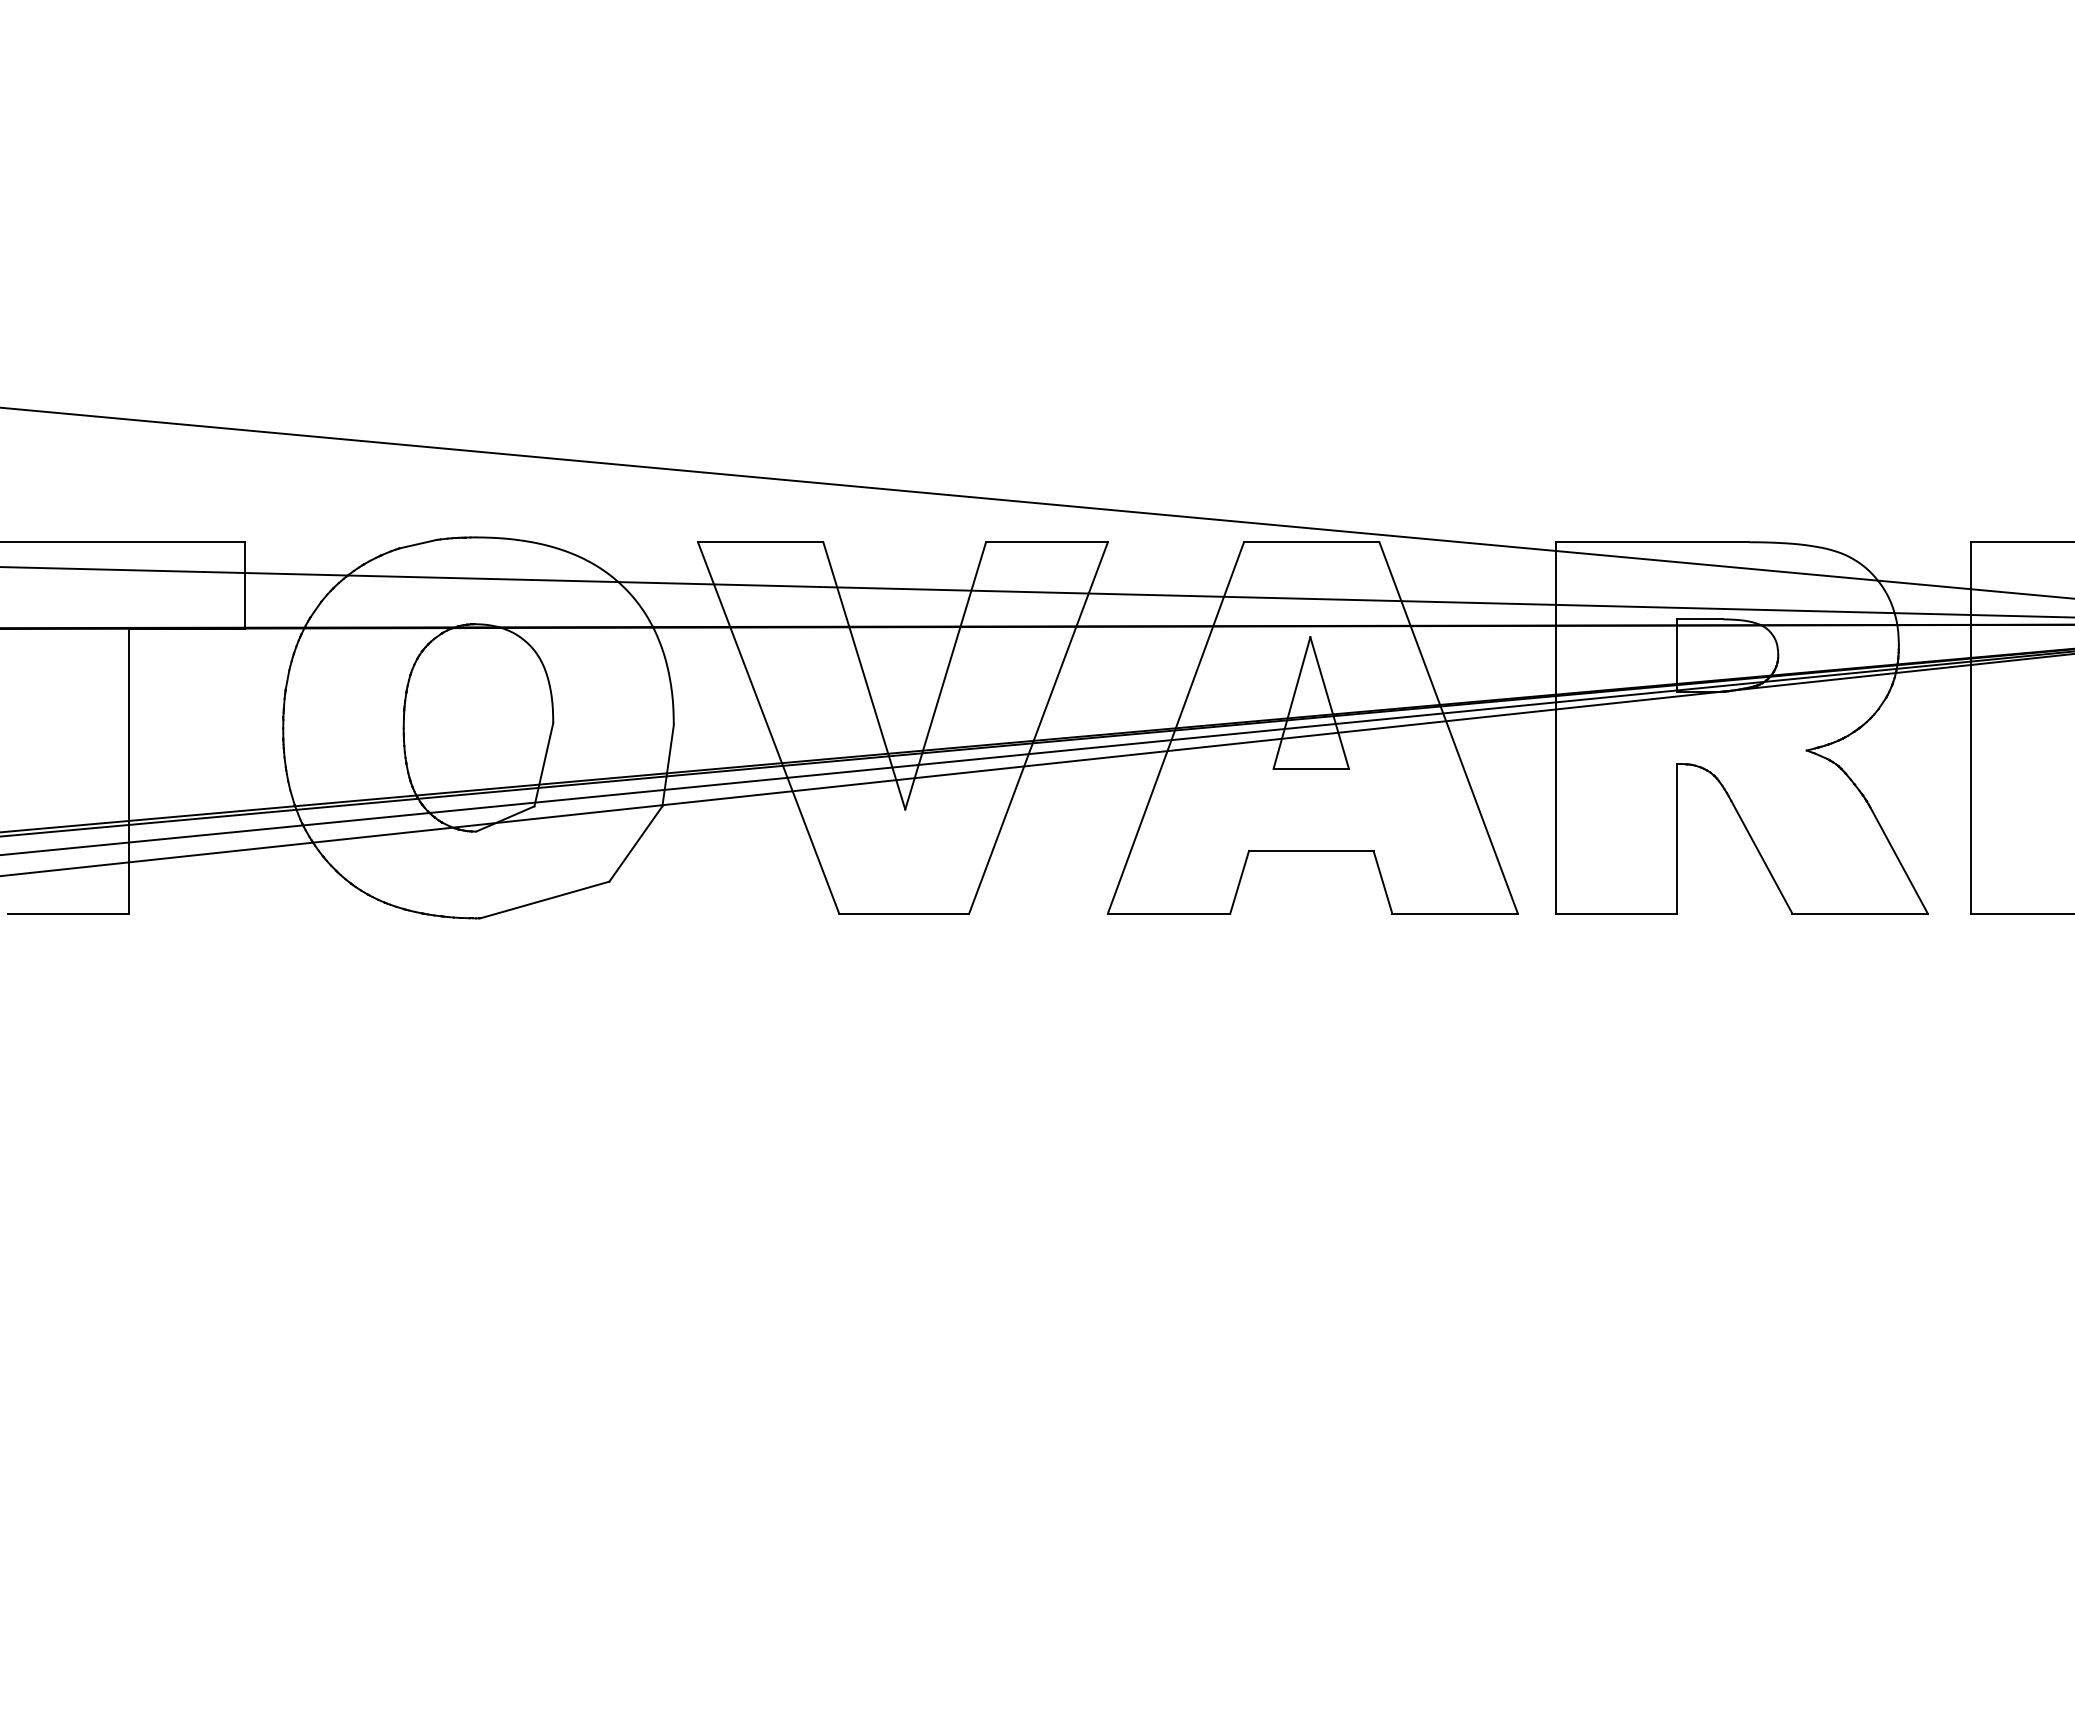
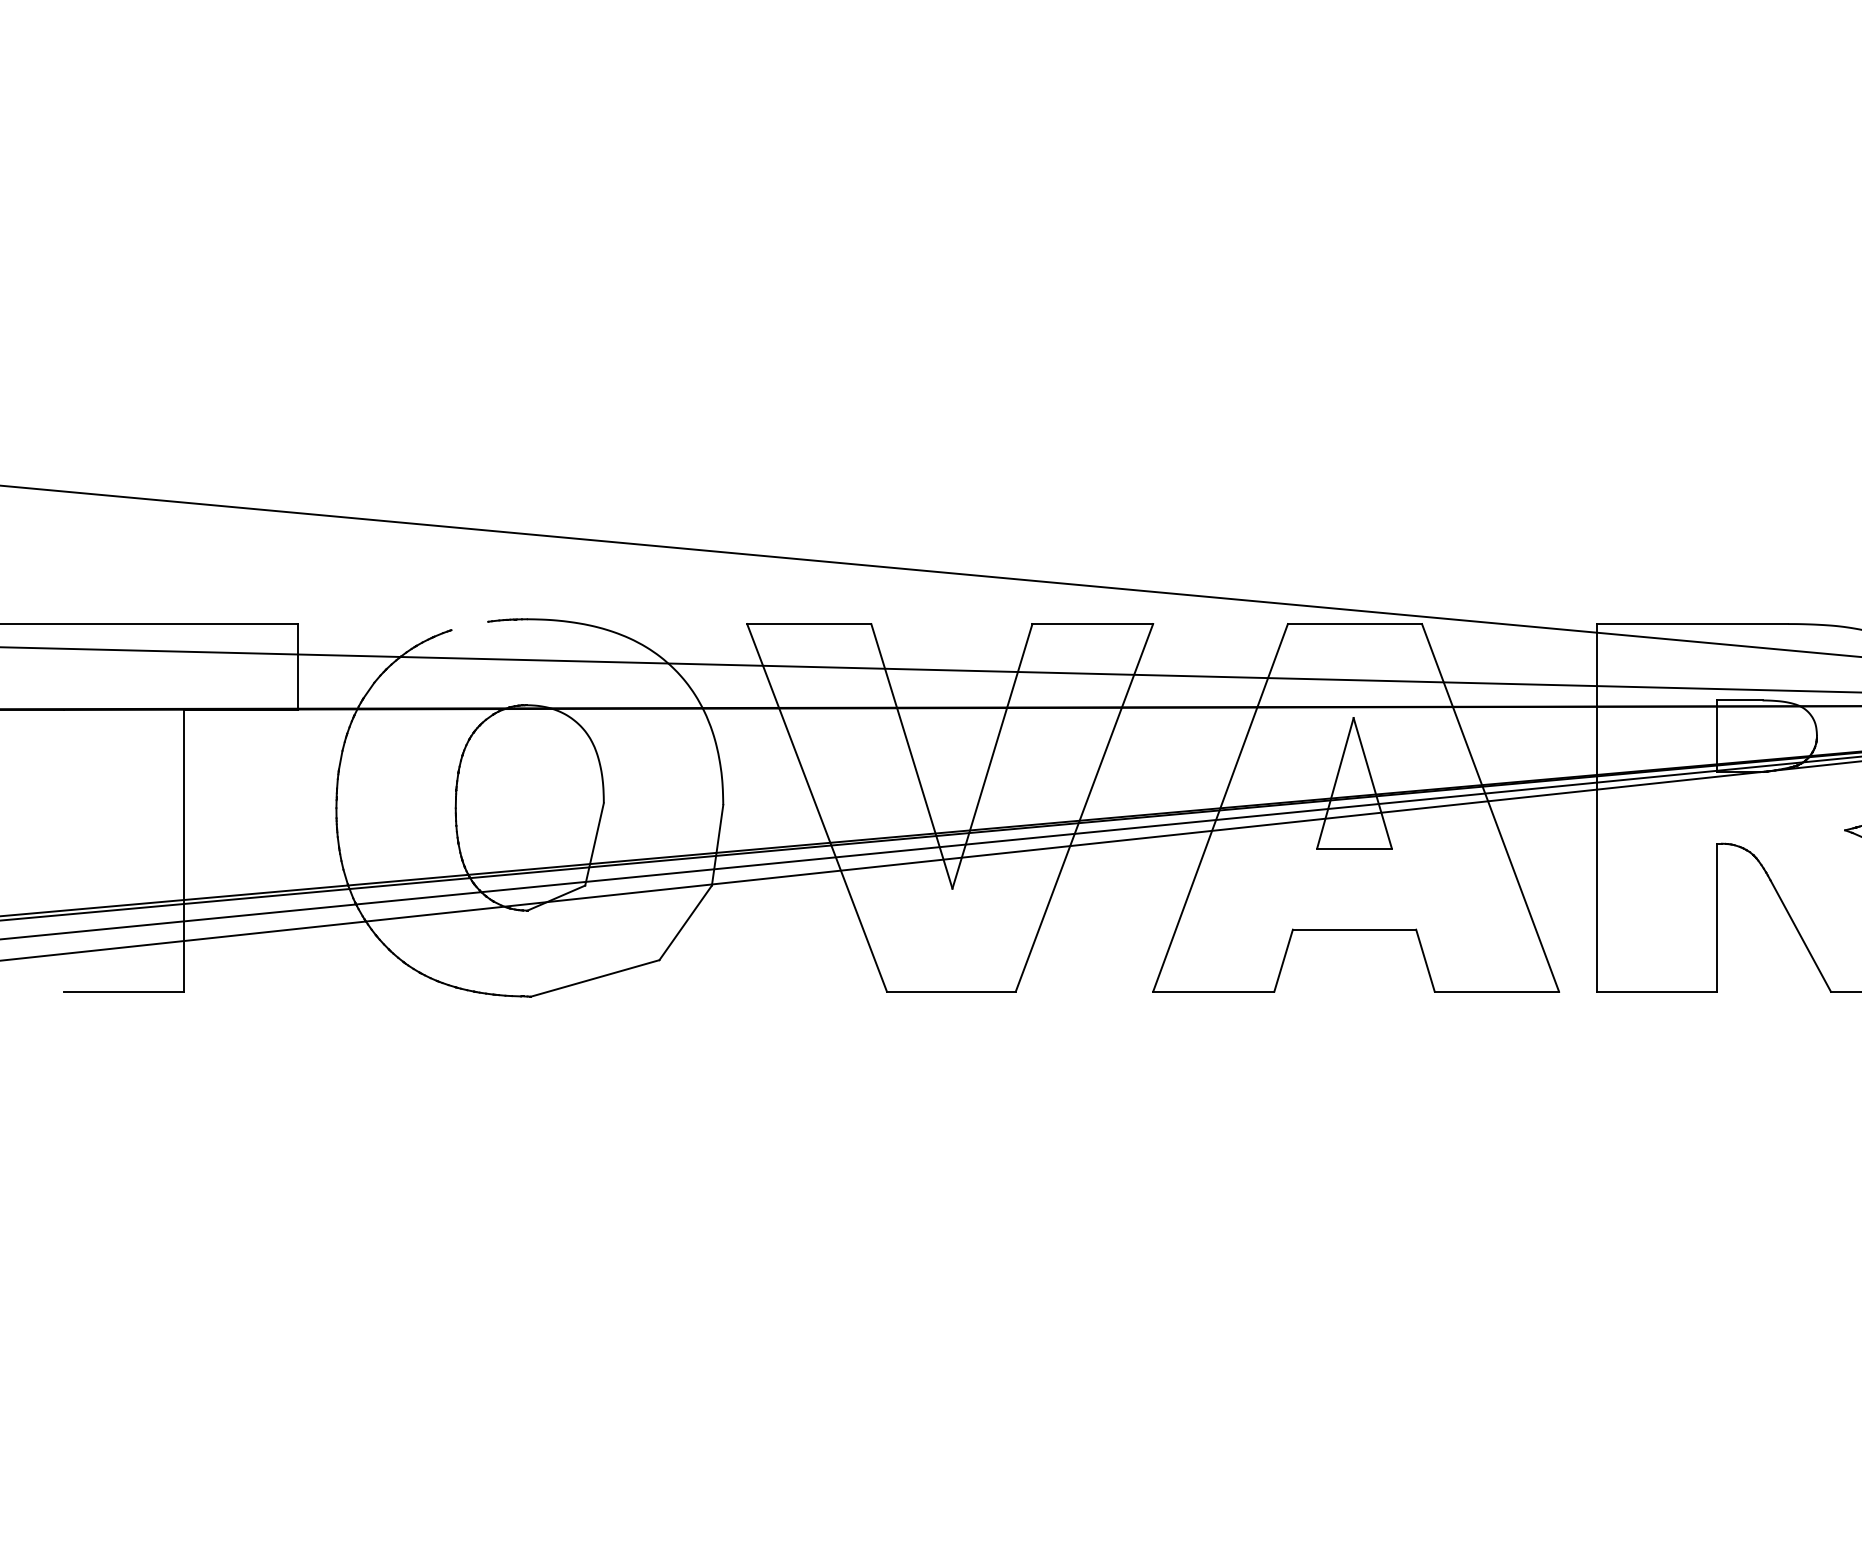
line: (417, 543) -> (469, 625), removed

